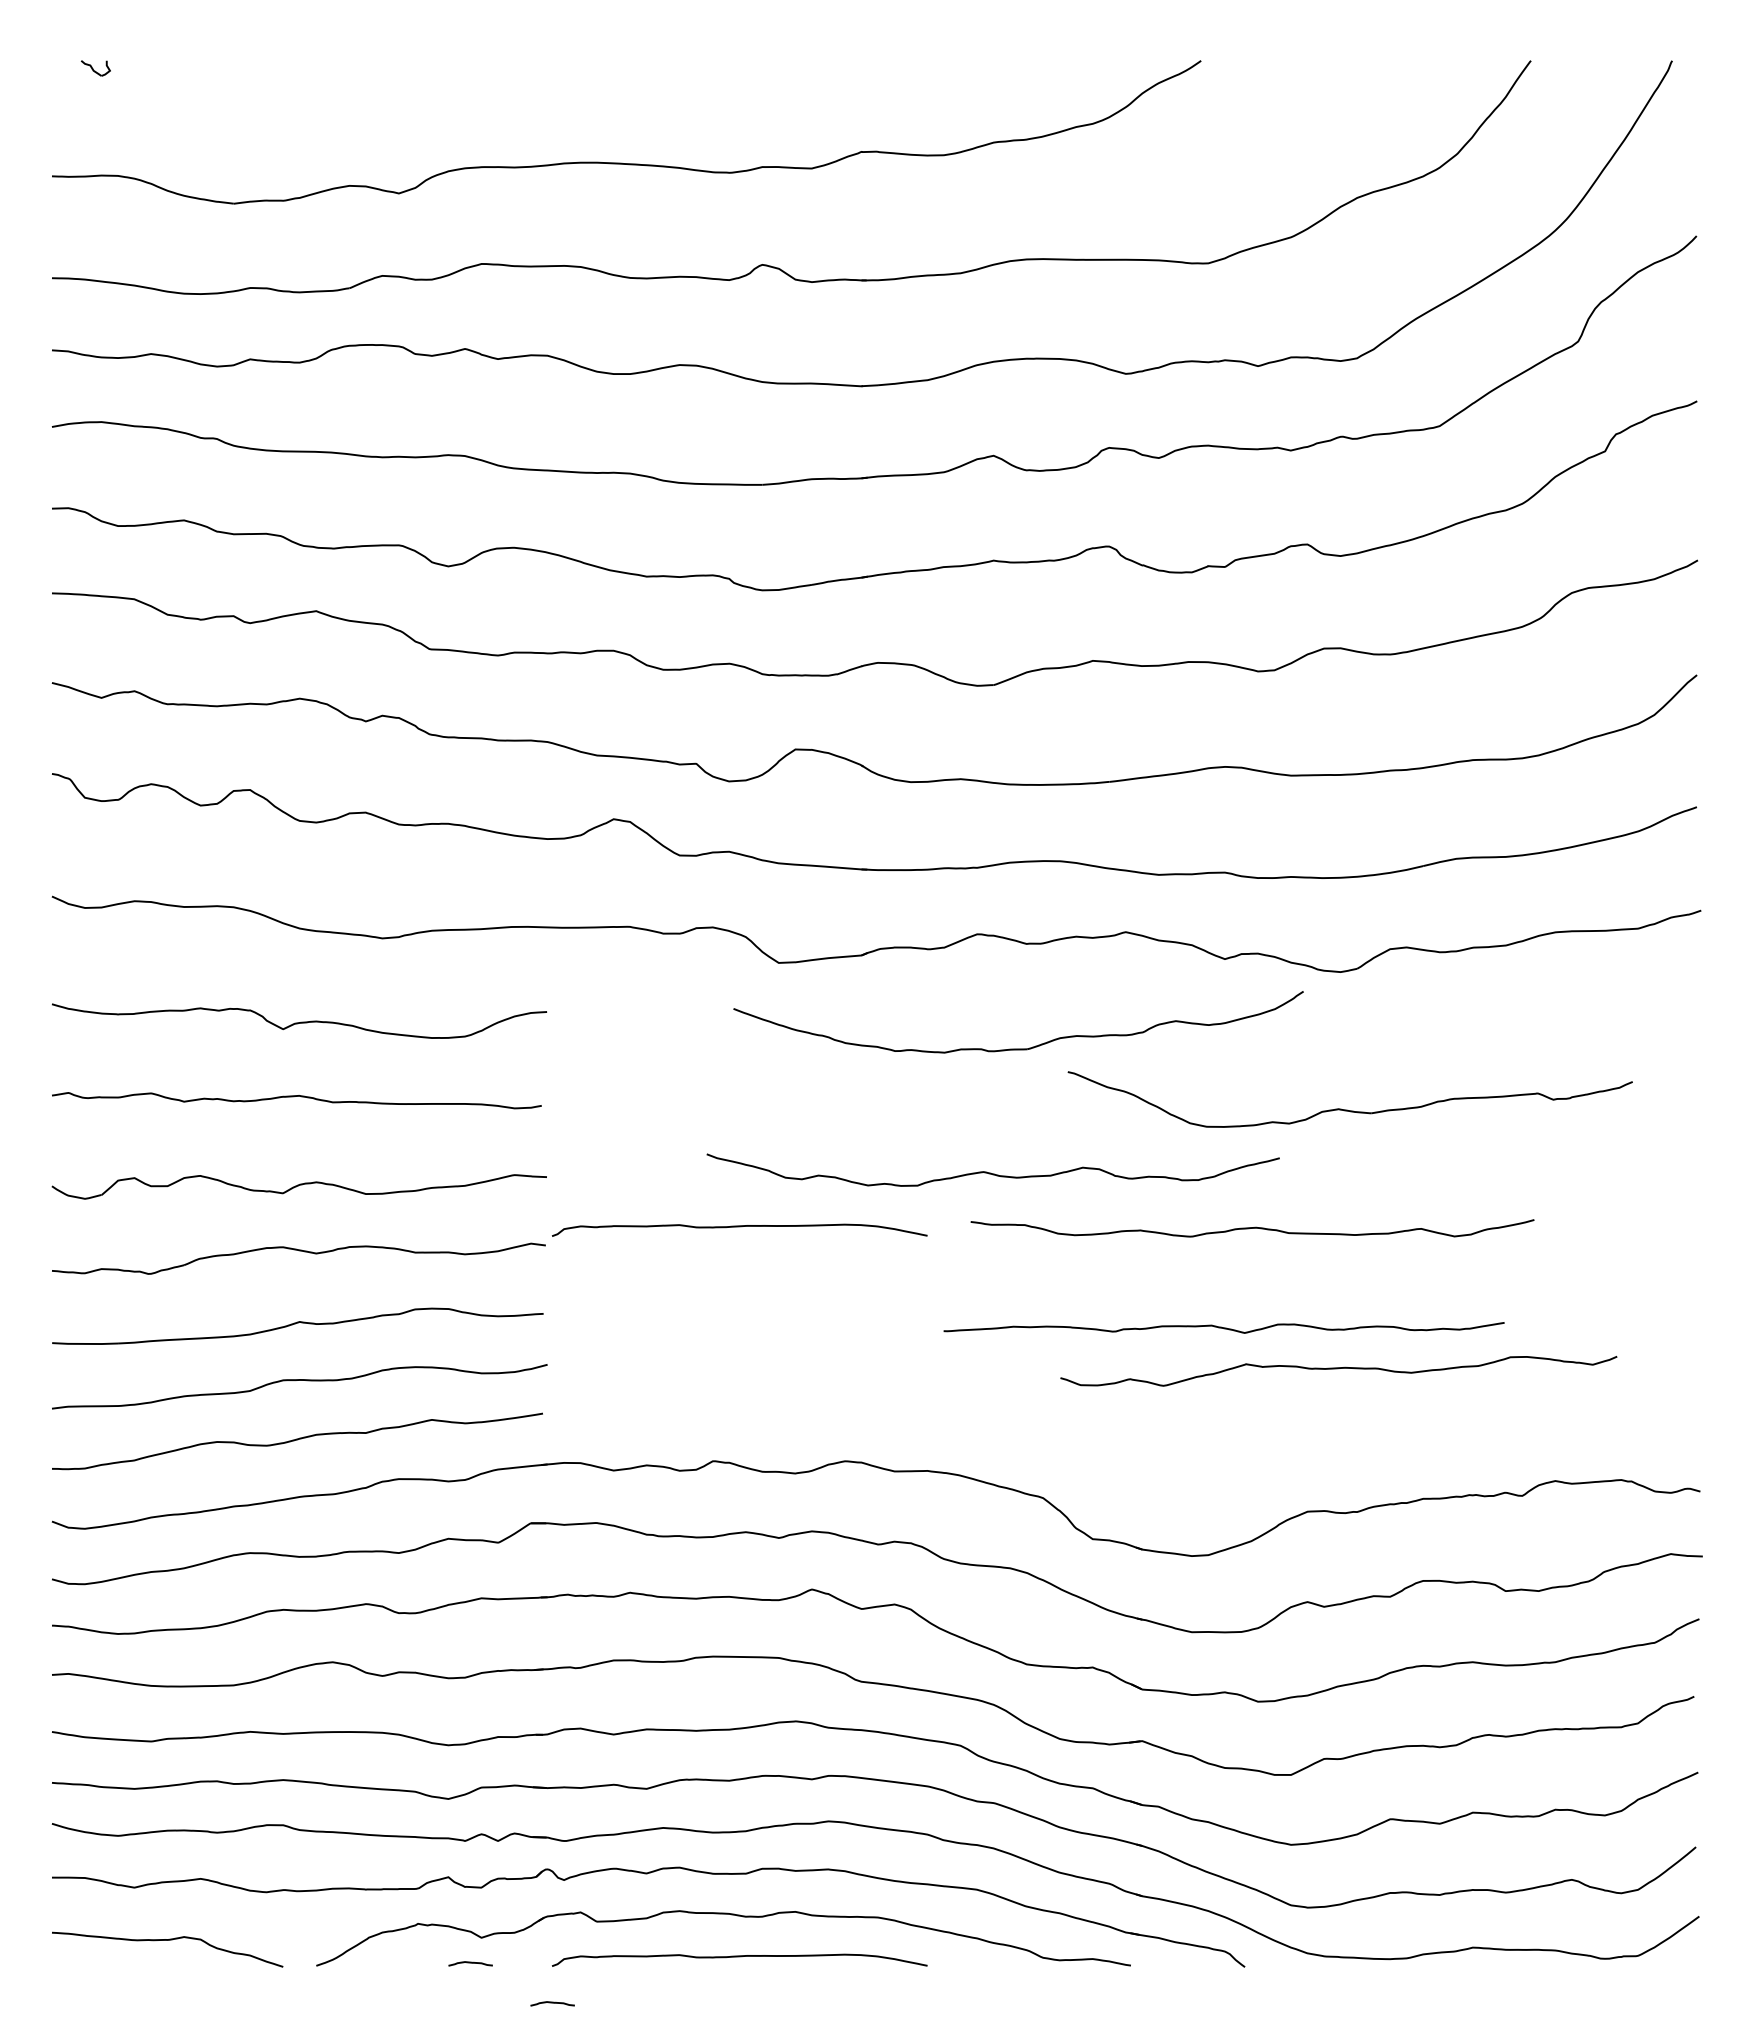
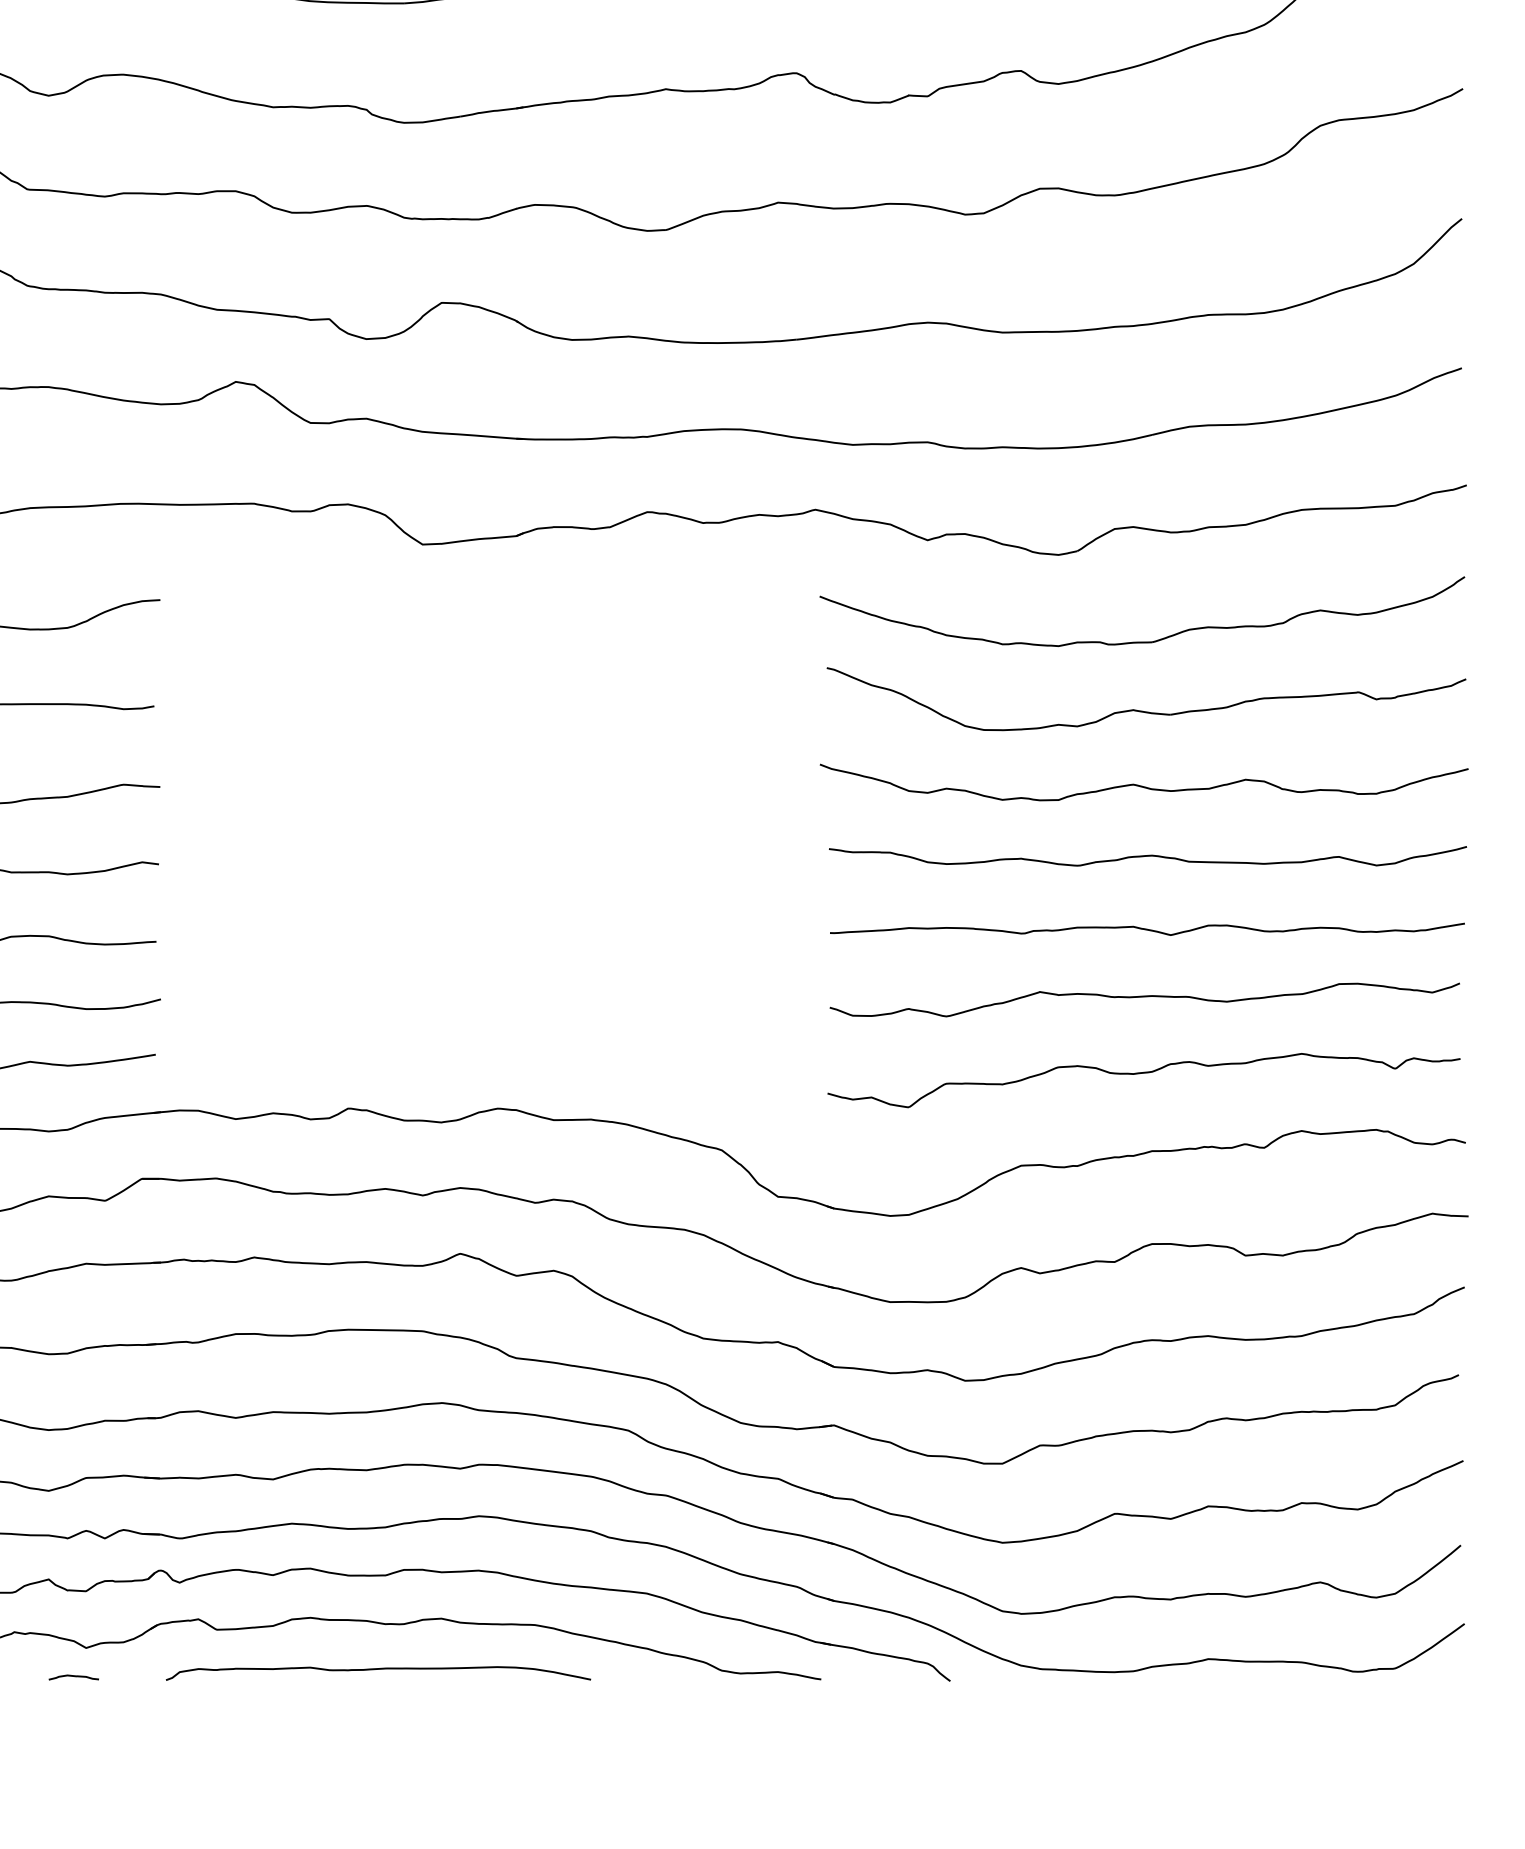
part: (1018, 1048) -> (1142, 641), moved
part: (1347, 1109) -> (1143, 710), moved
curve: (990, 1172) -> (1141, 785), moved
curve: (739, 1227) -> (378, 844), removed
curve: (1252, 1228) -> (1147, 856), moved
curve: (1223, 1327) -> (1146, 928), moved
curve: (1338, 1369) -> (1144, 997), moved
part: (1415, 1436) -> (1143, 1080), added
curve: (552, 2003) -> (166, 1722), removed

